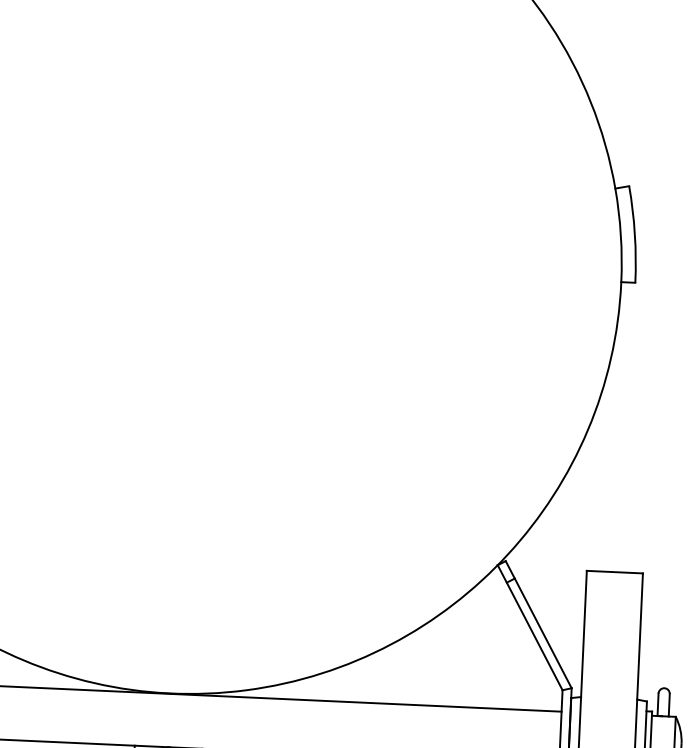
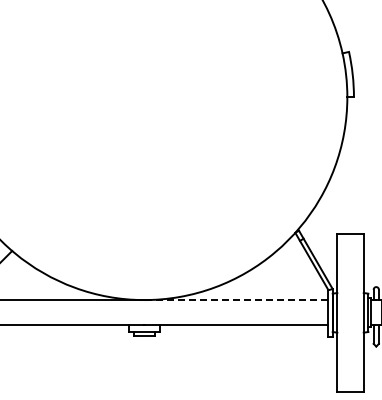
line: (366, 703) -> (236, 300), solid -> dashed

